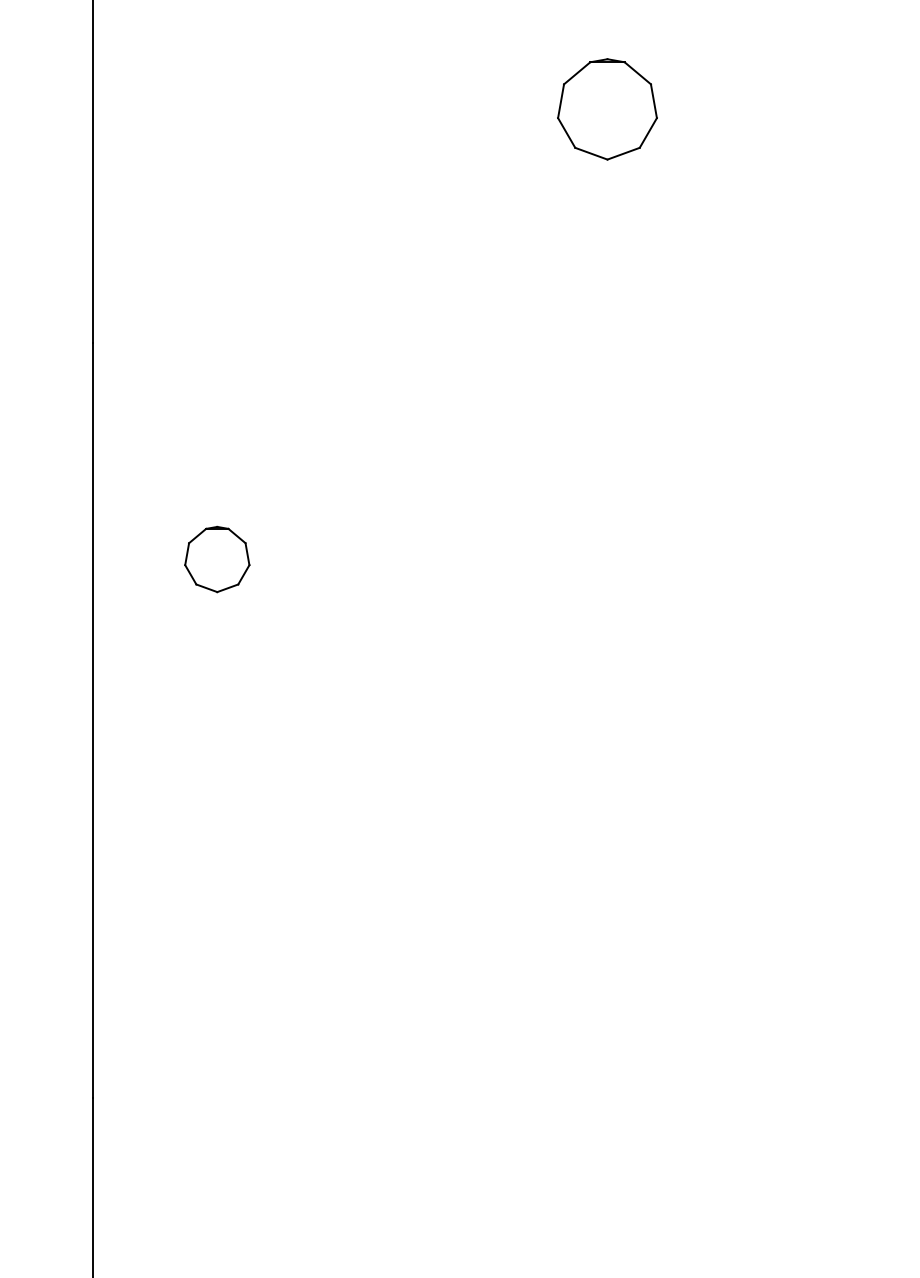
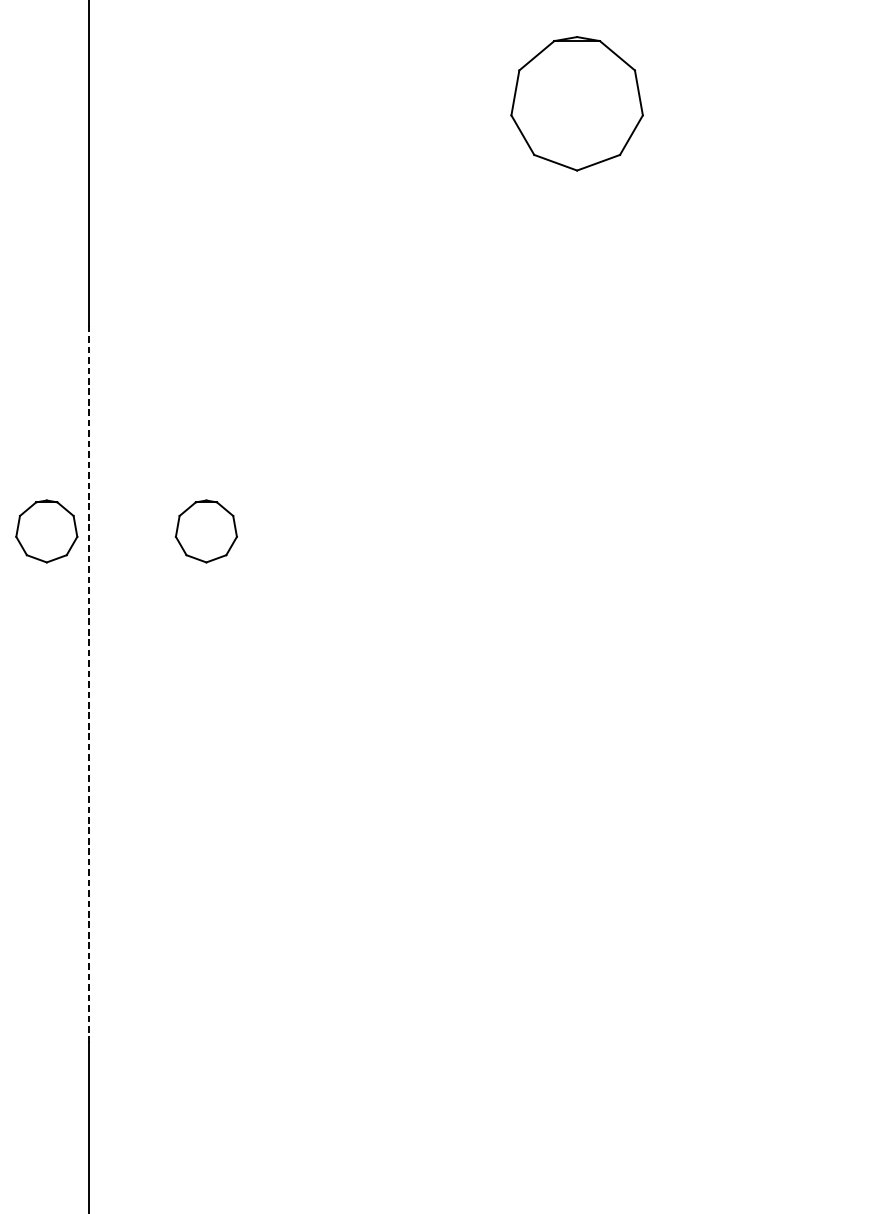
part: (607, 109) -> (577, 103), size x1.4
part: (49, 559) -> (46, 531), added
line: (93, 720) -> (88, 684), solid -> dashed

